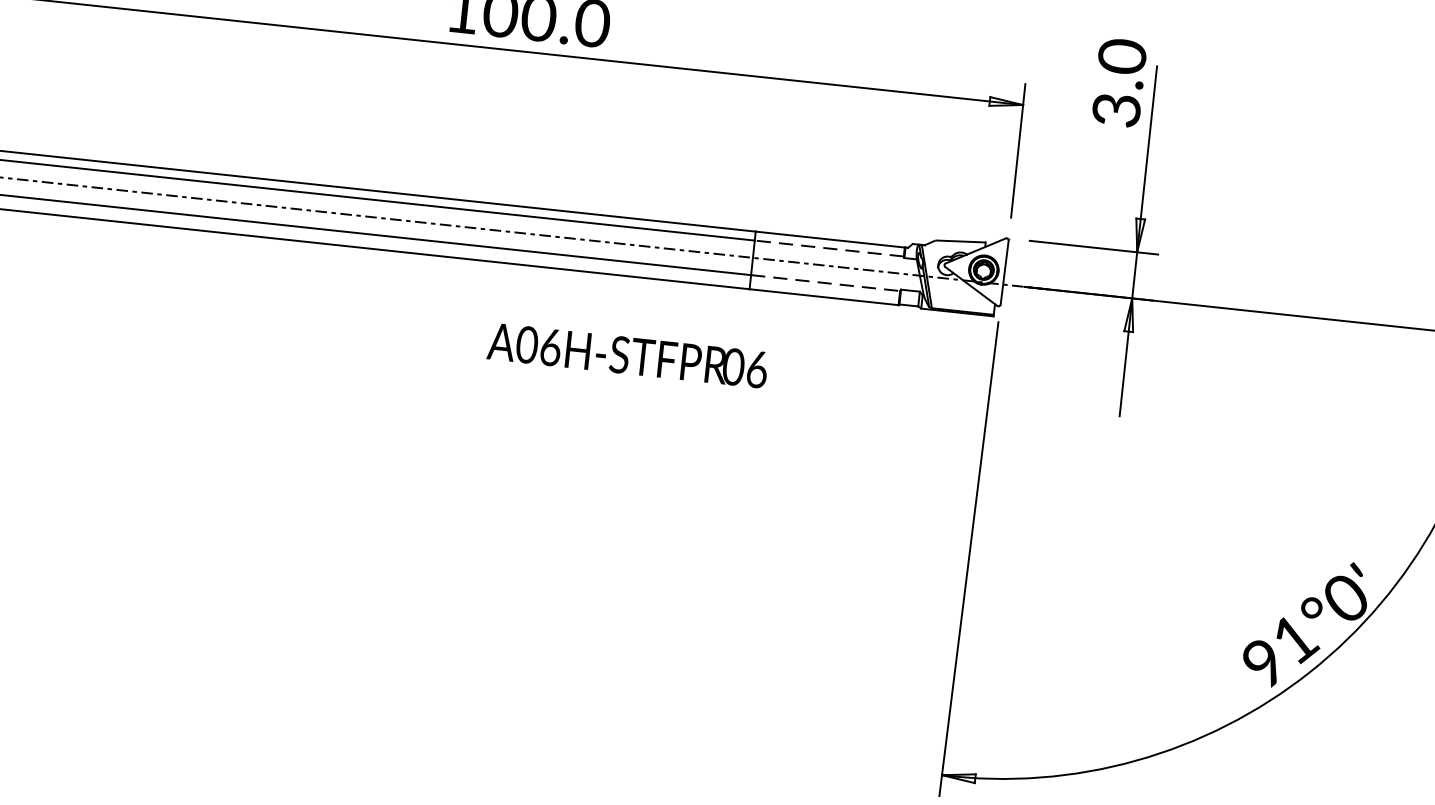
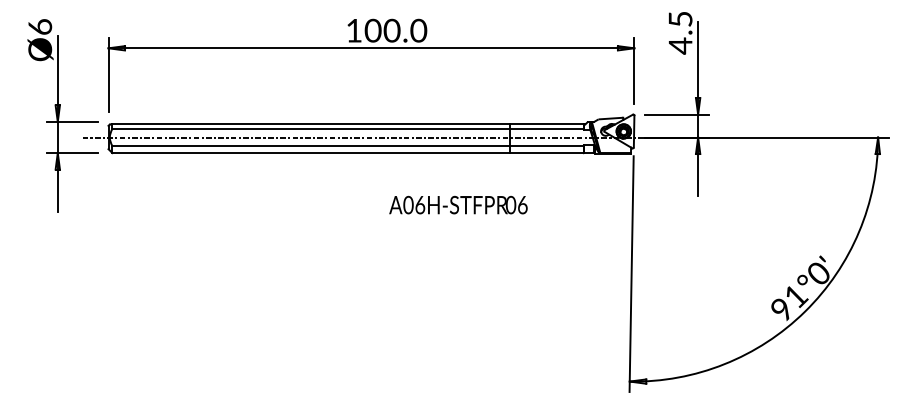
text: (1119, 83) -> (680, 32), 3.0 -> 4.5
line: (828, 247) -> (546, 128), dashed -> solid
line: (824, 283) -> (546, 146), dashed -> solid
text: (628, 354) -> (458, 204), moved

